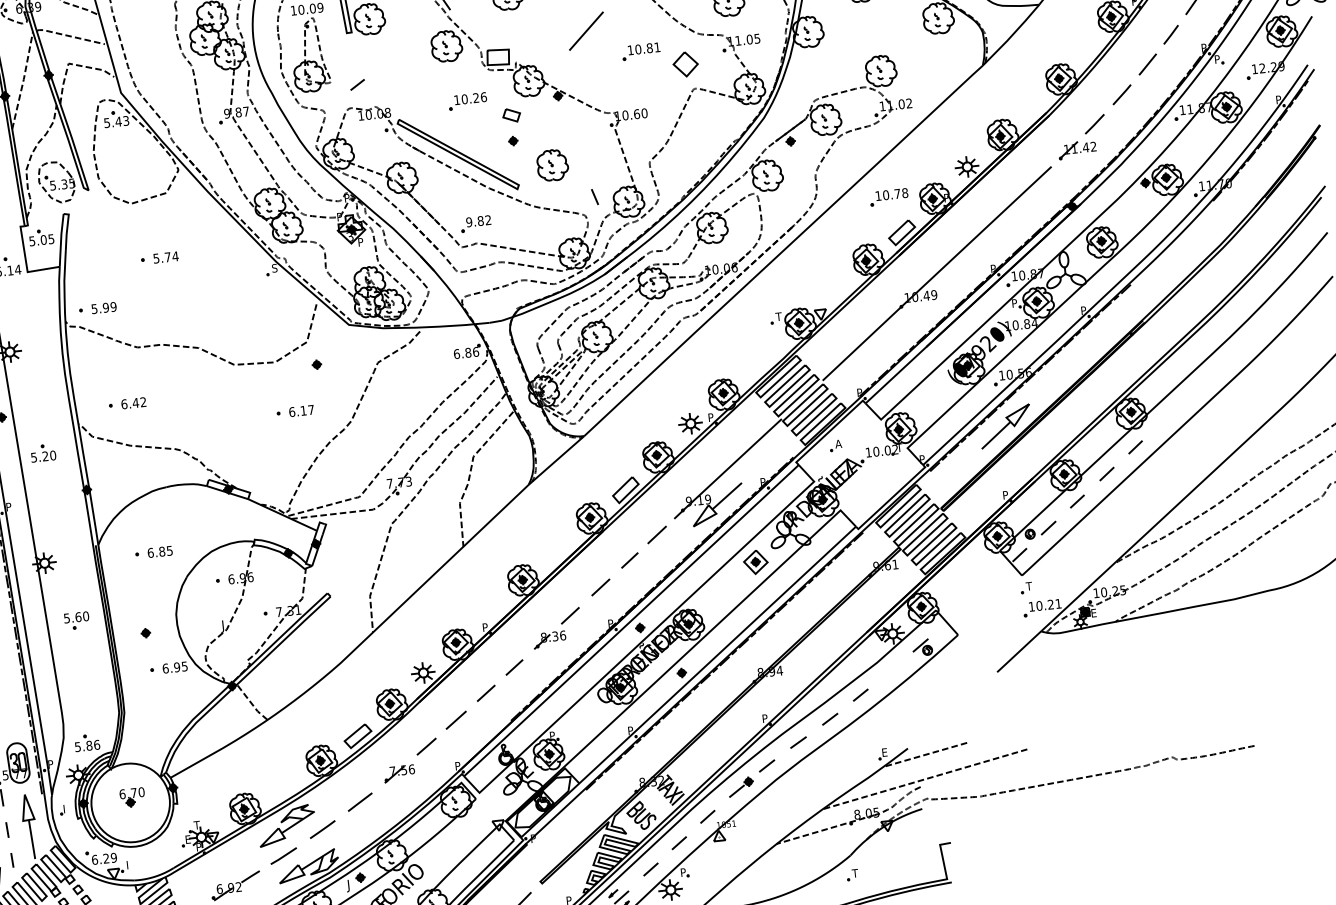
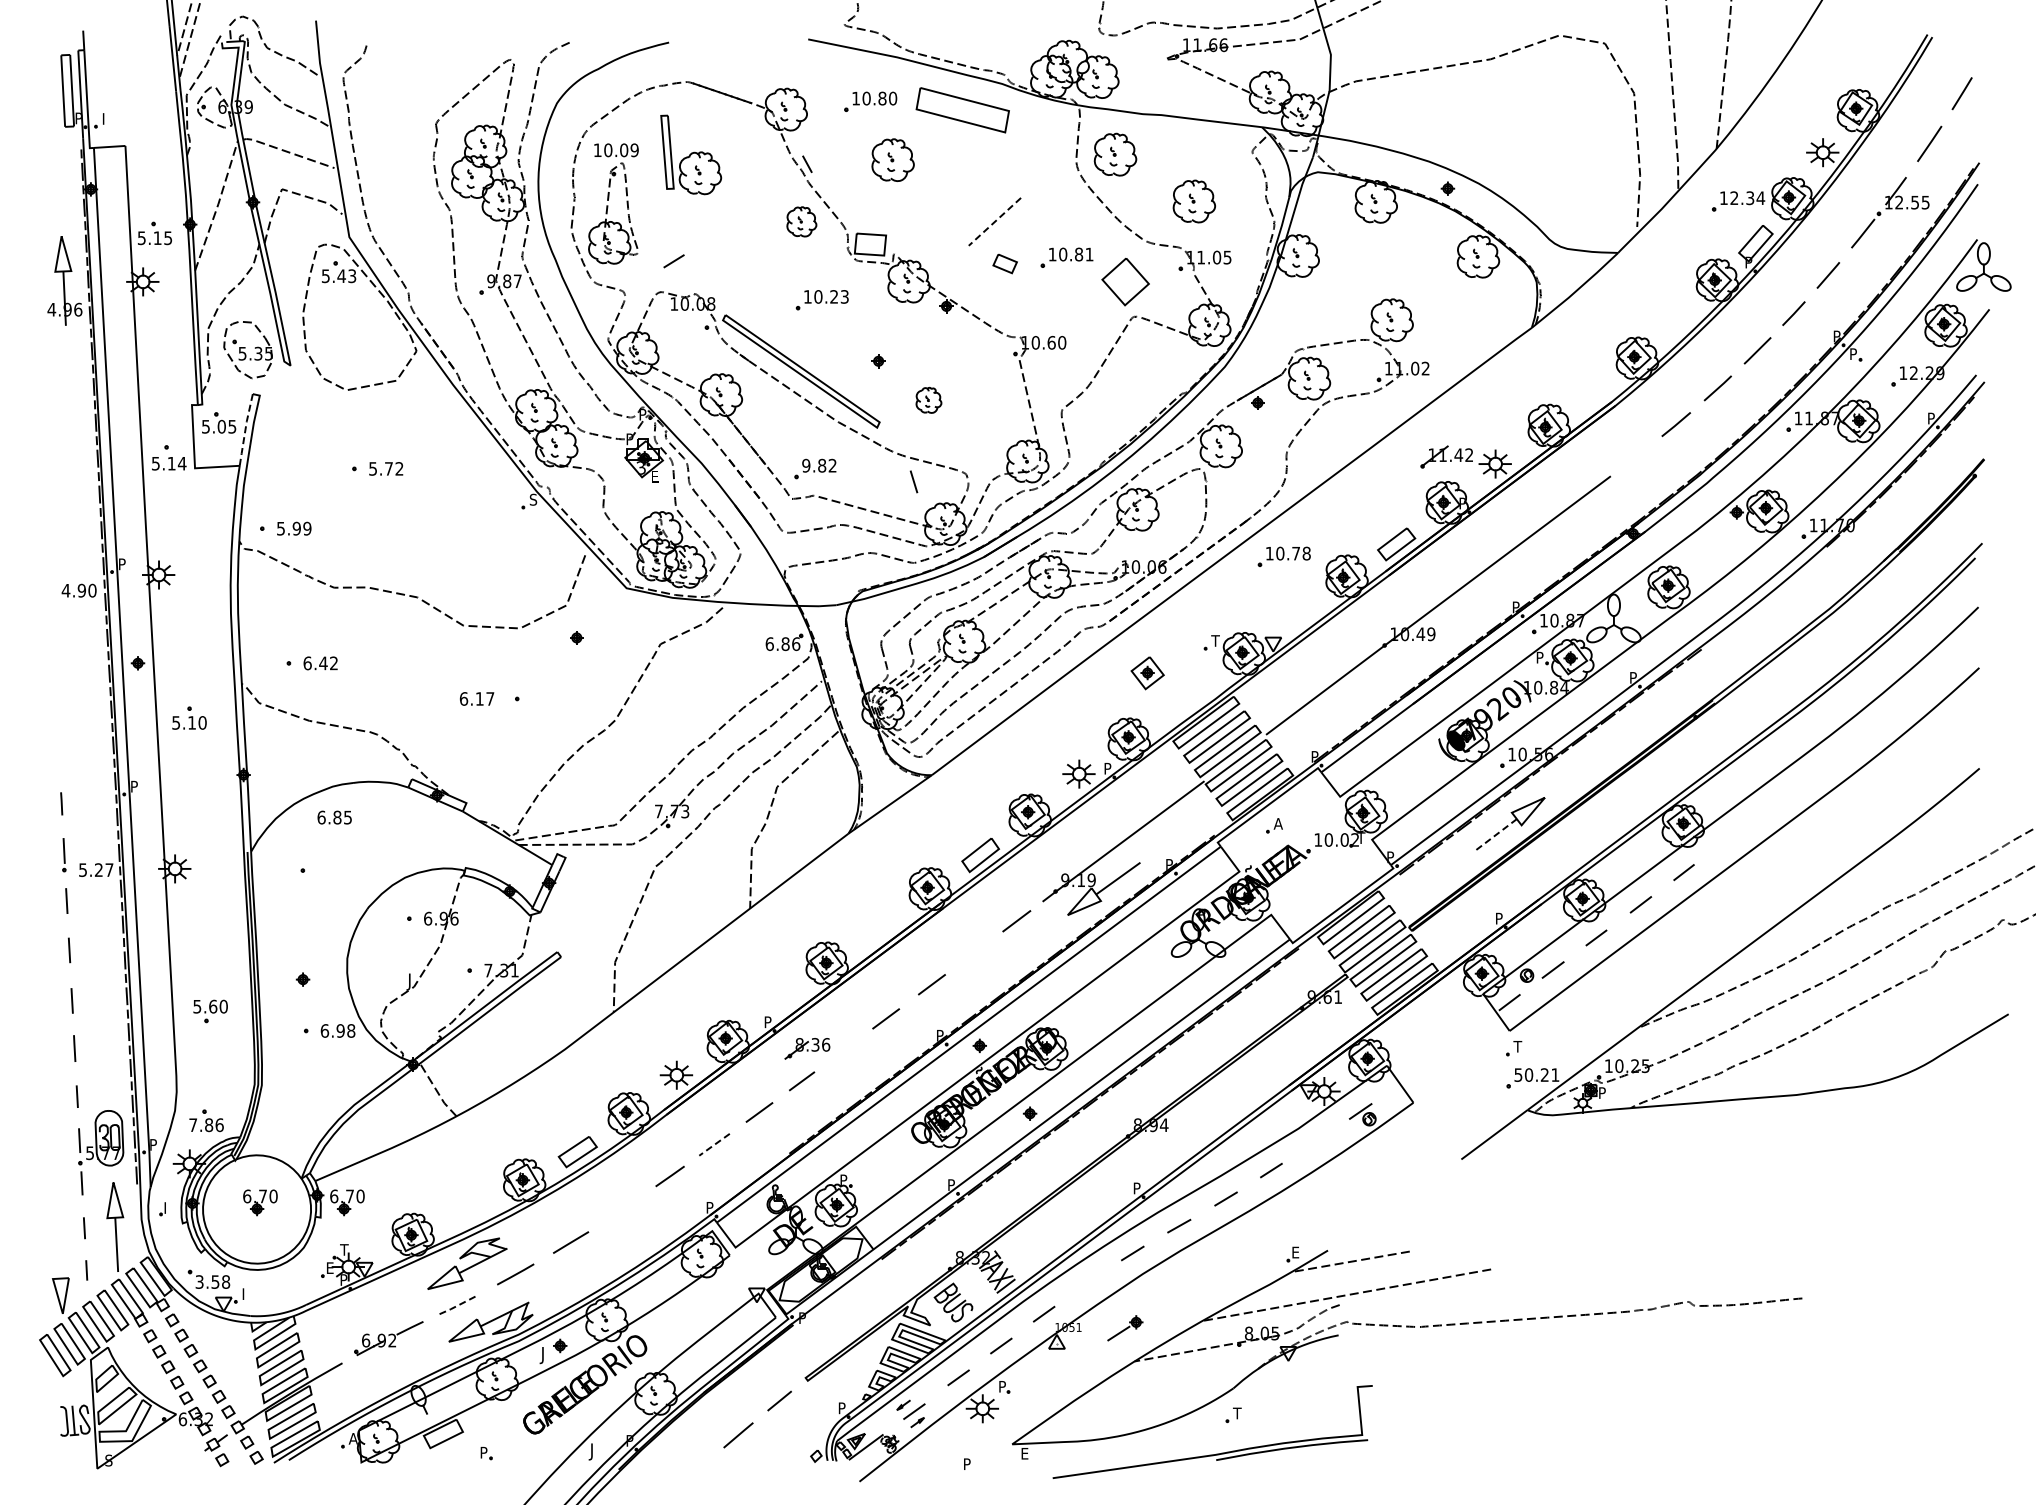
line: (586, 31) -> (994, 222), solid -> dashed
part: (446, 46) -> (801, 221), size x0.7
part: (685, 64) -> (1125, 281), size x1.4
text: (483, 96) -> (844, 296), 10.26 -> 10.23
part: (511, 115) -> (1004, 263), moved
part: (1077, 149) -> (1446, 456), moved
part: (552, 165) -> (928, 400), size x0.6
line: (594, 196) -> (913, 481), moved
part: (888, 197) -> (1283, 556), moved
line: (61, 240) -> (245, 430), solid -> dashed
text: (360, 241) -> (654, 476), P -> E
text: (175, 256) -> (399, 468), 5.74 -> 5.72
text: (301, 410) -> (477, 698), moved
line: (995, 435) -> (1494, 835), solid -> dashed
text: (45, 456) -> (191, 722), 5.20 -> 5.10
text: (160, 551) -> (334, 817), moved
line: (629, 560) -> (975, 951), removed
part: (755, 562) -> (1147, 673), moved
text: (1031, 606) -> (1518, 1074), 10.21 -> 50.21
text: (1093, 612) -> (1602, 1092), E -> P
part: (76, 620) -> (210, 1011), moved
part: (549, 639) -> (807, 1048), moved
text: (184, 666) -> (351, 1030), 6.95 -> 6.98
line: (456, 720) -> (714, 1145), solid -> dashed
text: (78, 747) -> (193, 1125), 5.86 -> 7.86
part: (399, 773) -> (628, 1209), removed
part: (741, 787) -> (1125, 1328), moved
part: (195, 790) -> (347, 1202), added
line: (283, 856) -> (458, 1305), solid -> dashed
text: (104, 858) -> (212, 1281), 6.29 -> 3.58

